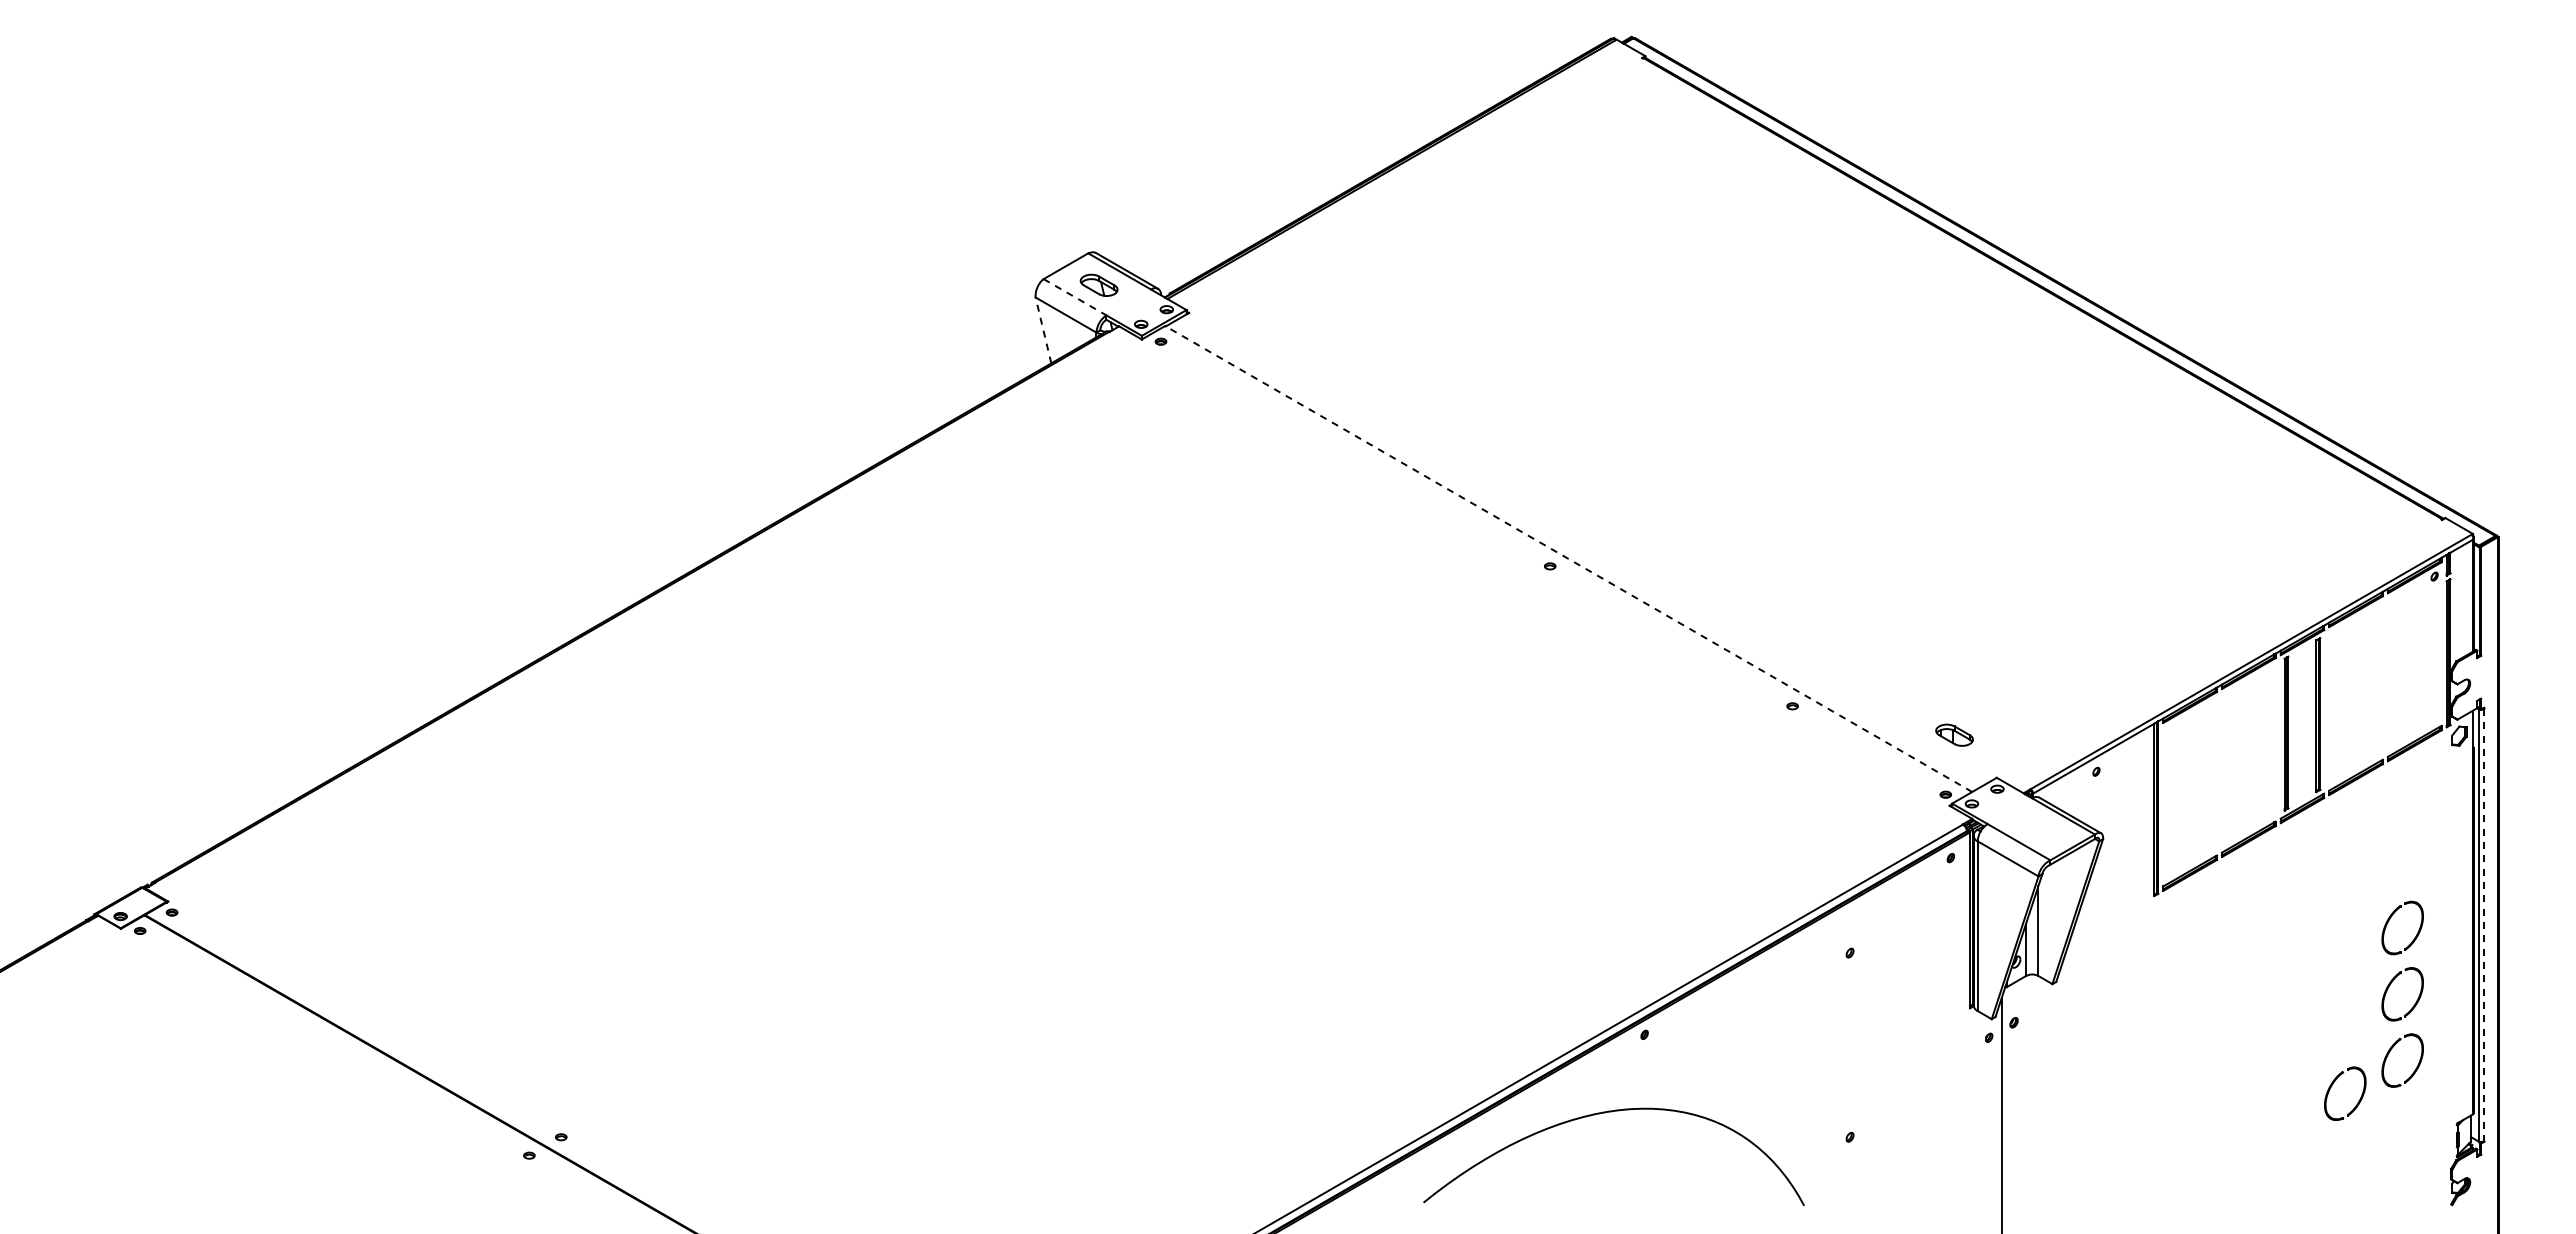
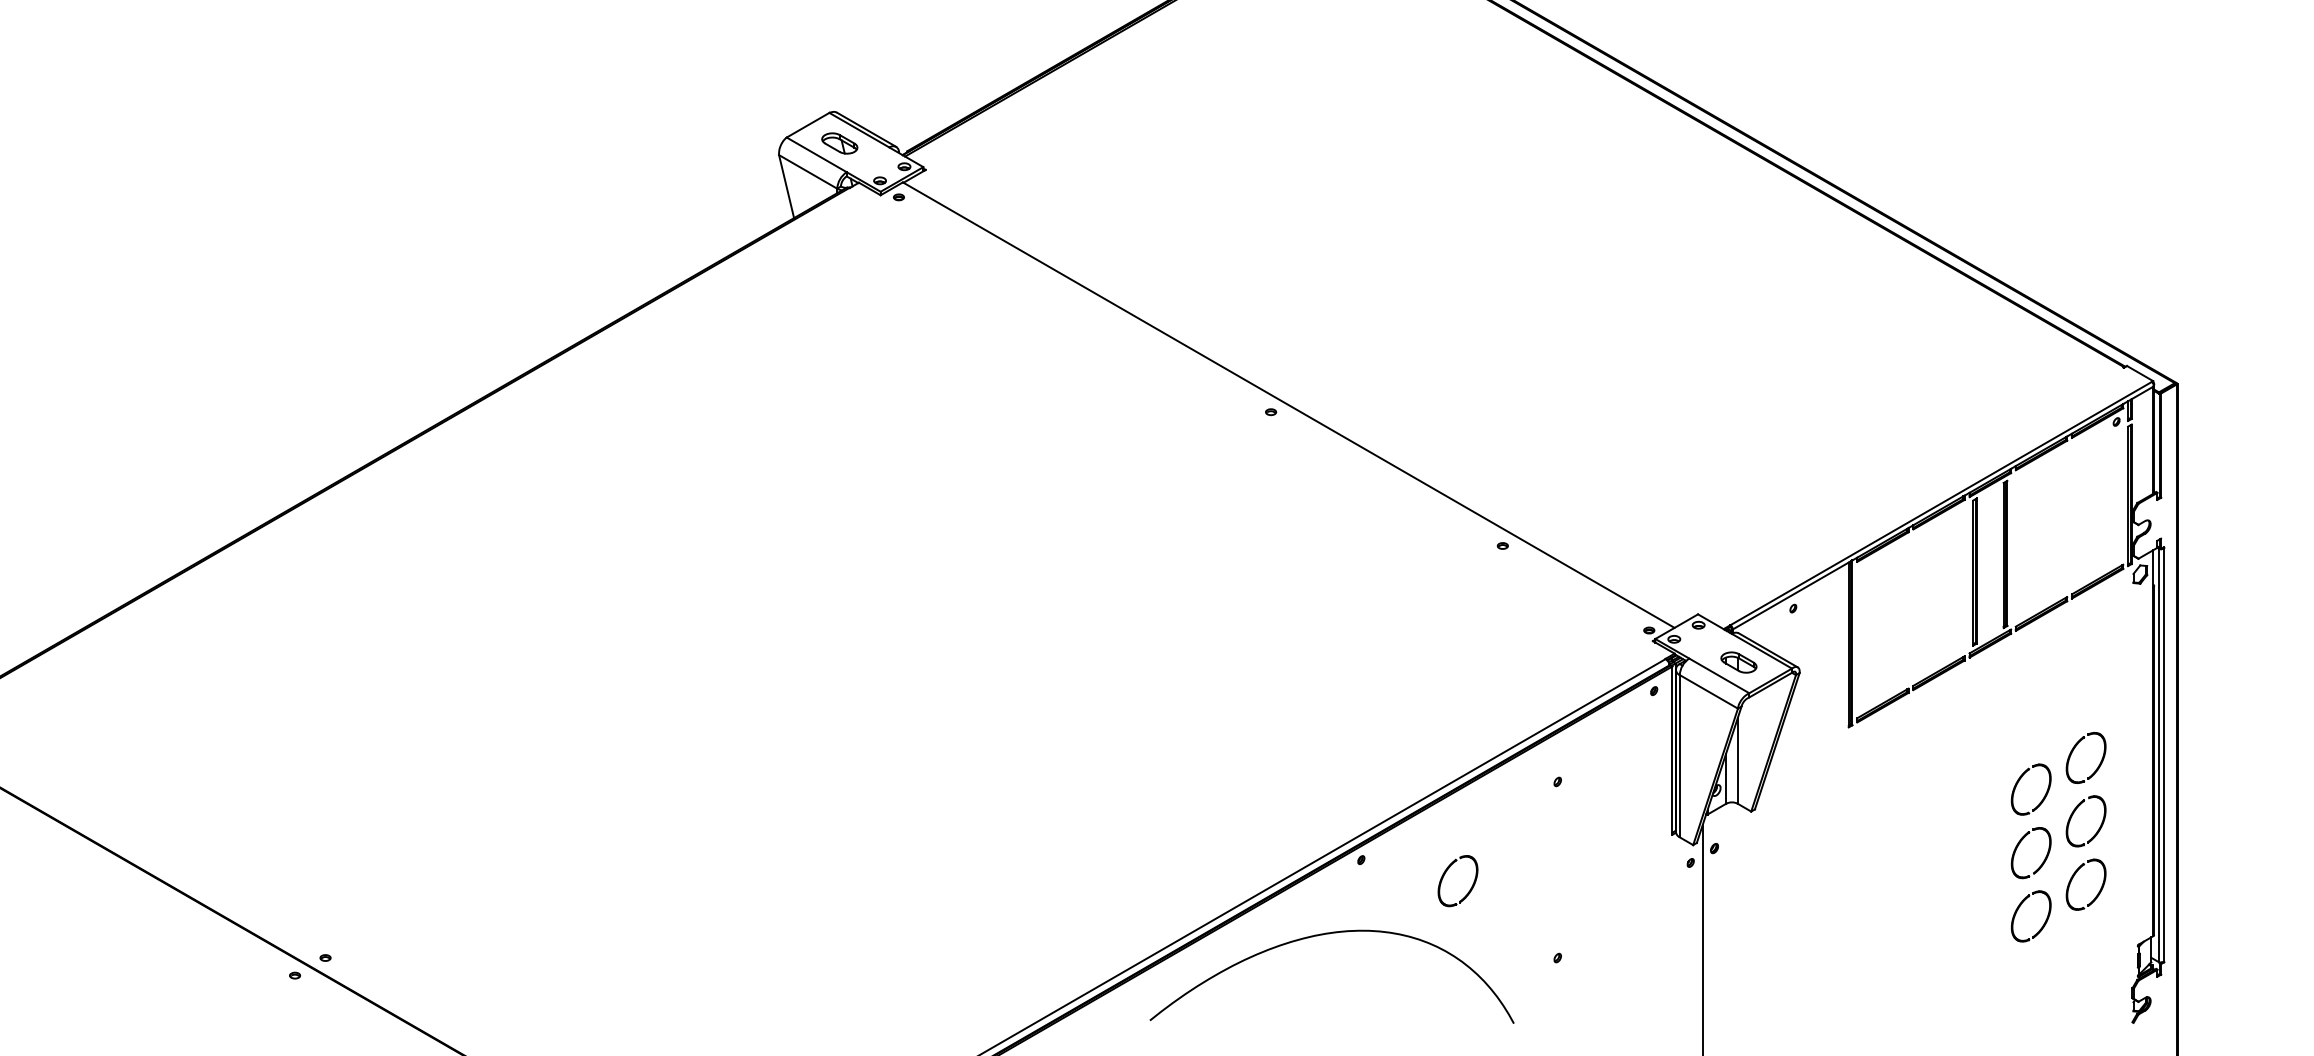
line: (1075, 297) -> (817, 155), dashed -> solid
line: (1043, 330) -> (786, 186), dashed -> solid
line: (1568, 559) -> (1288, 405), dashed -> solid
part: (1954, 734) -> (1738, 661), moved
line: (2483, 925) -> (2163, 755), dashed -> solid
part: (2358, 968) -> (2043, 796), added
part: (2358, 1034) -> (2043, 859), added
part: (1733, 1048) -> (1446, 873), added

